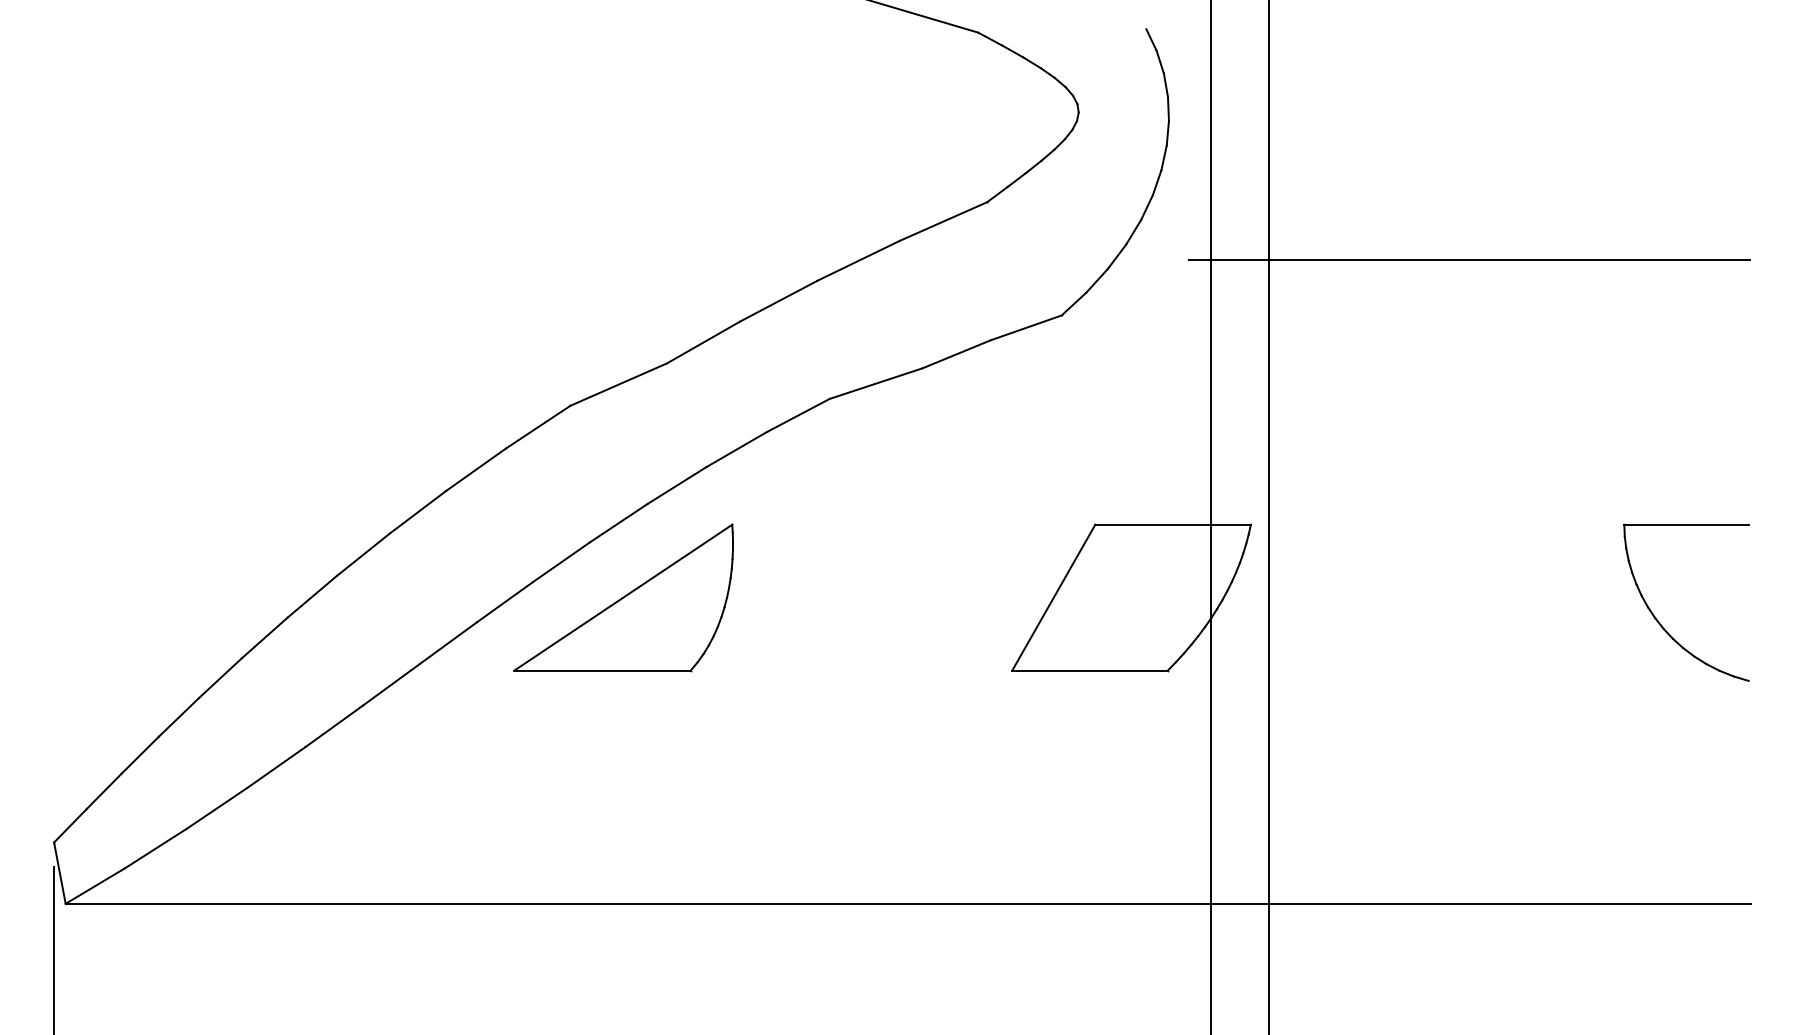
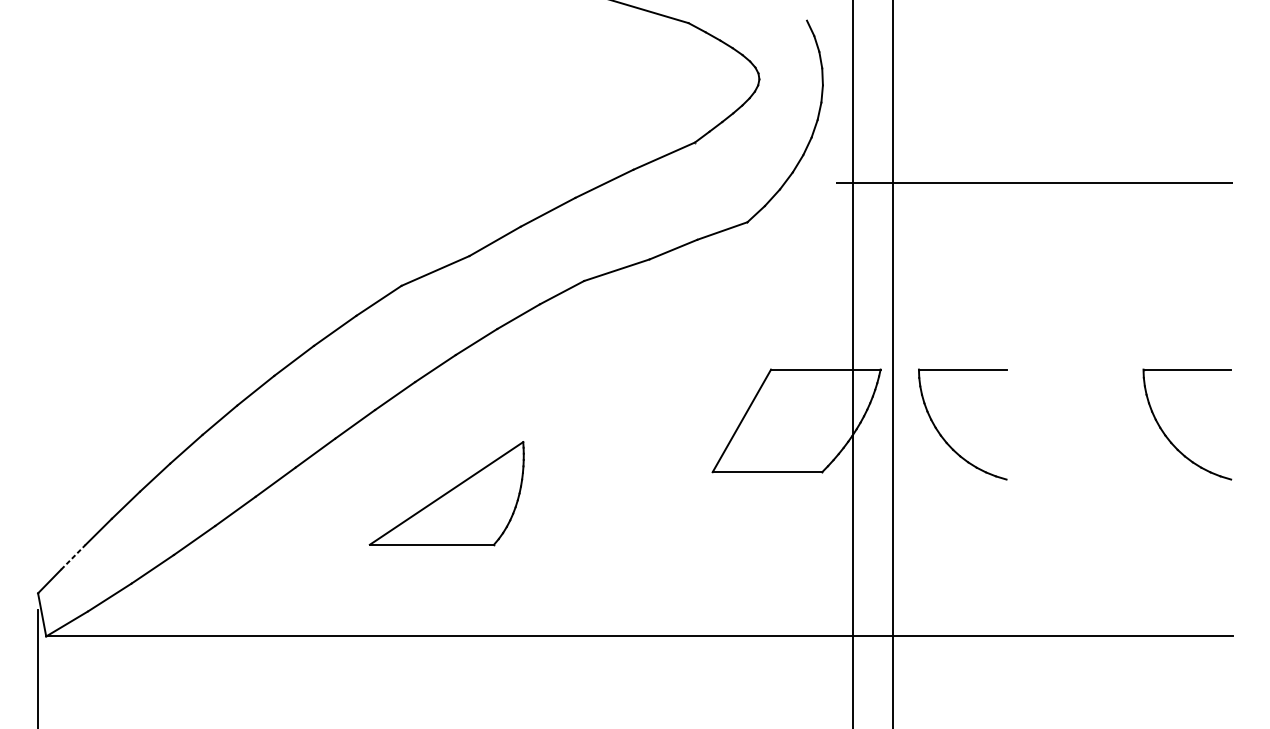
part: (623, 597) -> (446, 493), moved
part: (1340, 621) -> (943, 437), added
line: (104, 791) -> (73, 557), solid -> dashed

